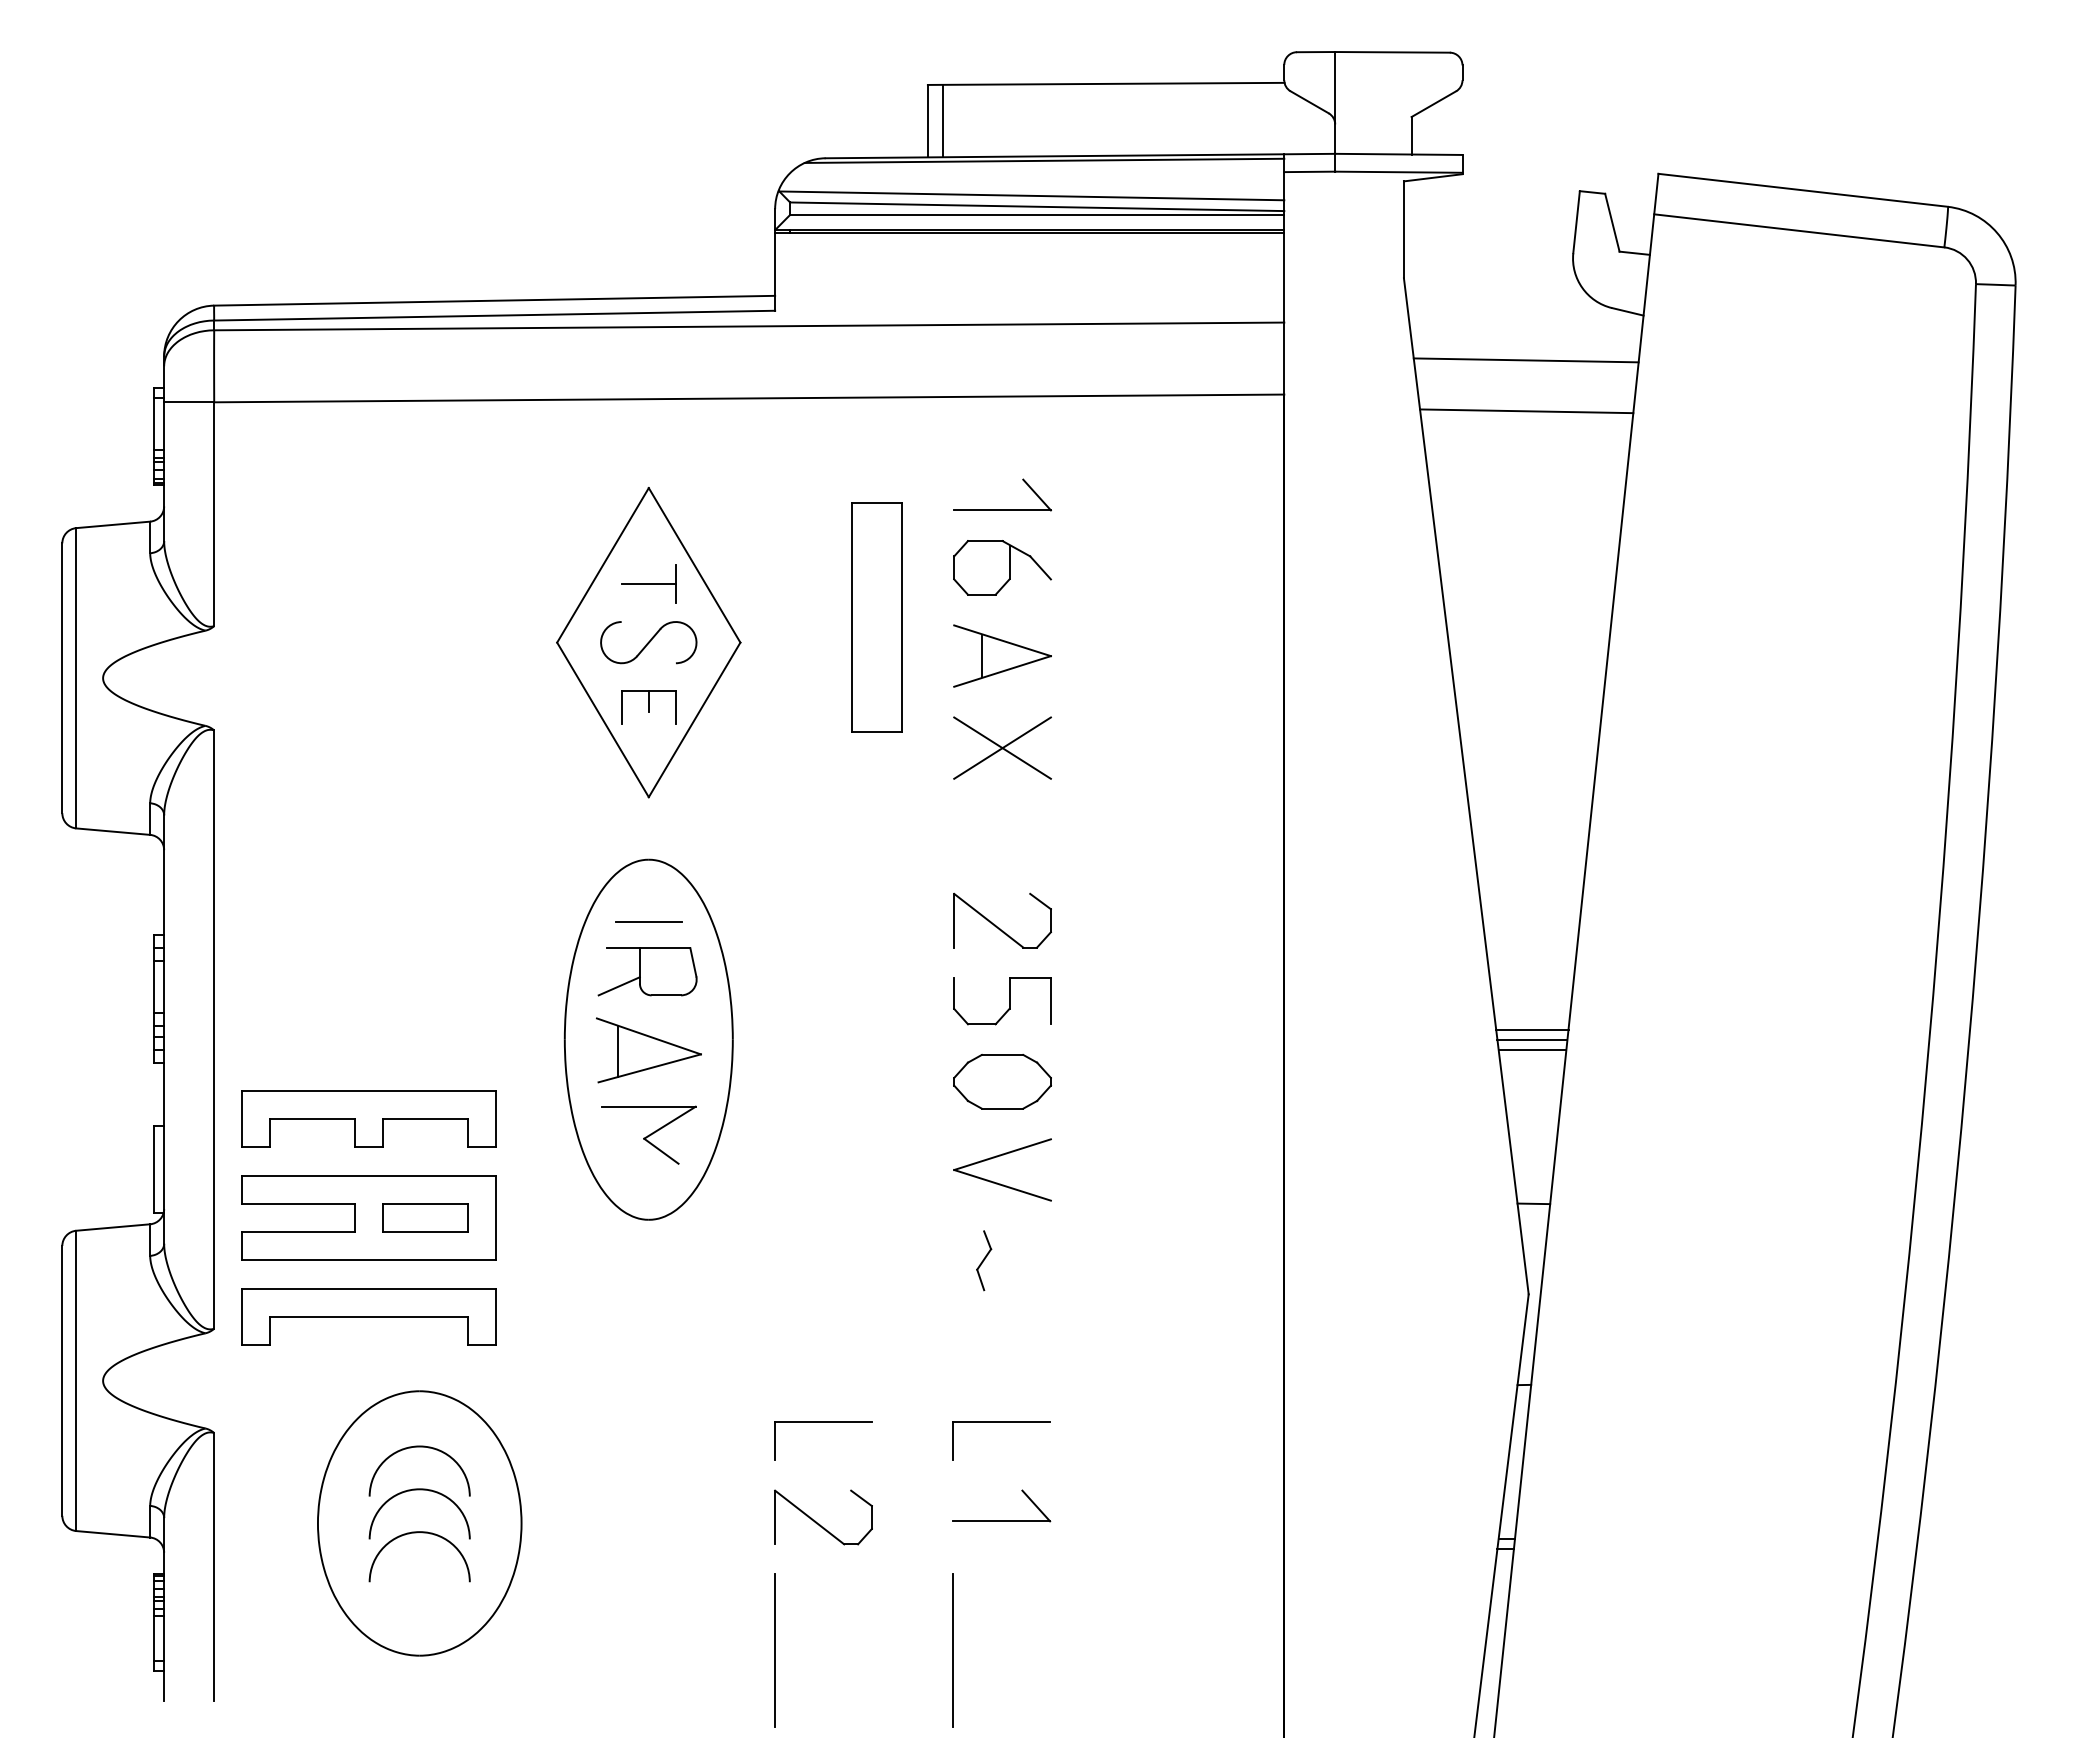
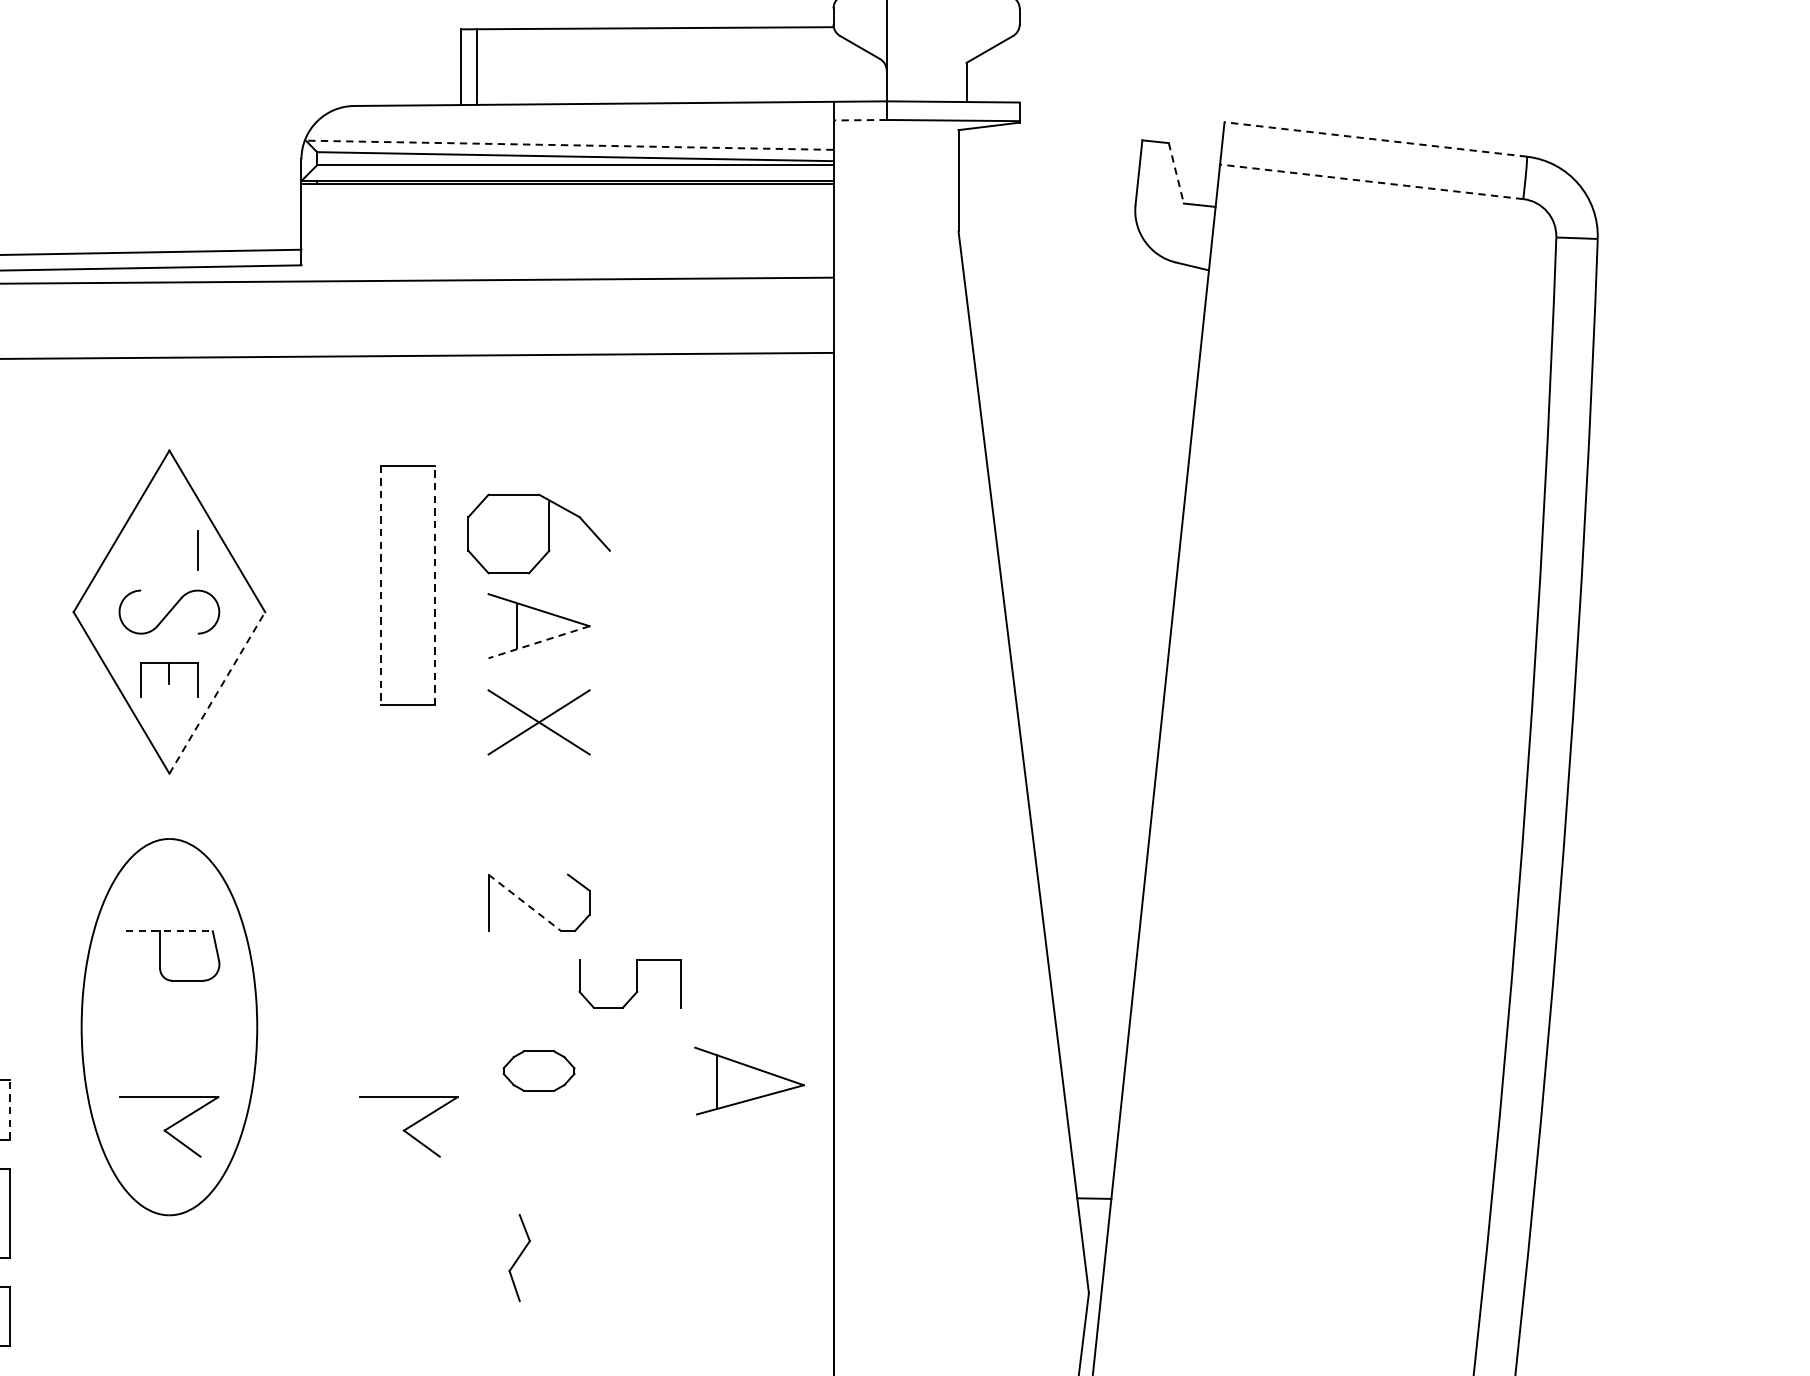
line: (1044, 160) -> (582, 108), removed
line: (1309, 171) -> (859, 119), solid -> dashed
line: (1803, 190) -> (1376, 139), solid -> dashed
line: (1031, 195) -> (569, 144), solid -> dashed
line: (1612, 222) -> (1176, 173), solid -> dashed
line: (1798, 230) -> (1370, 181), solid -> dashed
line: (1525, 360) -> (1085, 317), removed
line: (1526, 411) -> (1086, 370), removed
part: (1002, 509) -> (539, 473), removed
part: (1002, 567) -> (539, 533), size x1.4
line: (648, 583) -> (169, 550), removed
line: (851, 617) -> (381, 585), solid -> dashed
line: (902, 617) -> (434, 585), solid -> dashed
line: (1002, 671) -> (539, 642), solid -> dashed
line: (694, 719) -> (217, 692), solid -> dashed
line: (988, 920) -> (524, 902), solid -> dashed
line: (648, 922) -> (169, 904), removed
line: (648, 948) -> (169, 931), solid -> dashed
line: (618, 986) -> (137, 971), removed
part: (1009, 1001) -> (637, 984), moved
line: (1532, 1029) -> (1092, 1016), removed
line: (1532, 1039) -> (1092, 1026), removed
line: (1532, 1049) -> (1092, 1037), removed
part: (648, 1050) -> (749, 1081), moved
part: (1002, 1081) -> (539, 1070), size x0.7
line: (496, 1118) -> (10, 1109), solid -> dashed
part: (877, 1134) -> (408, 1126), added
part: (997, 1157) -> (533, 1150), removed
part: (984, 1260) -> (520, 1257), size x1.4

